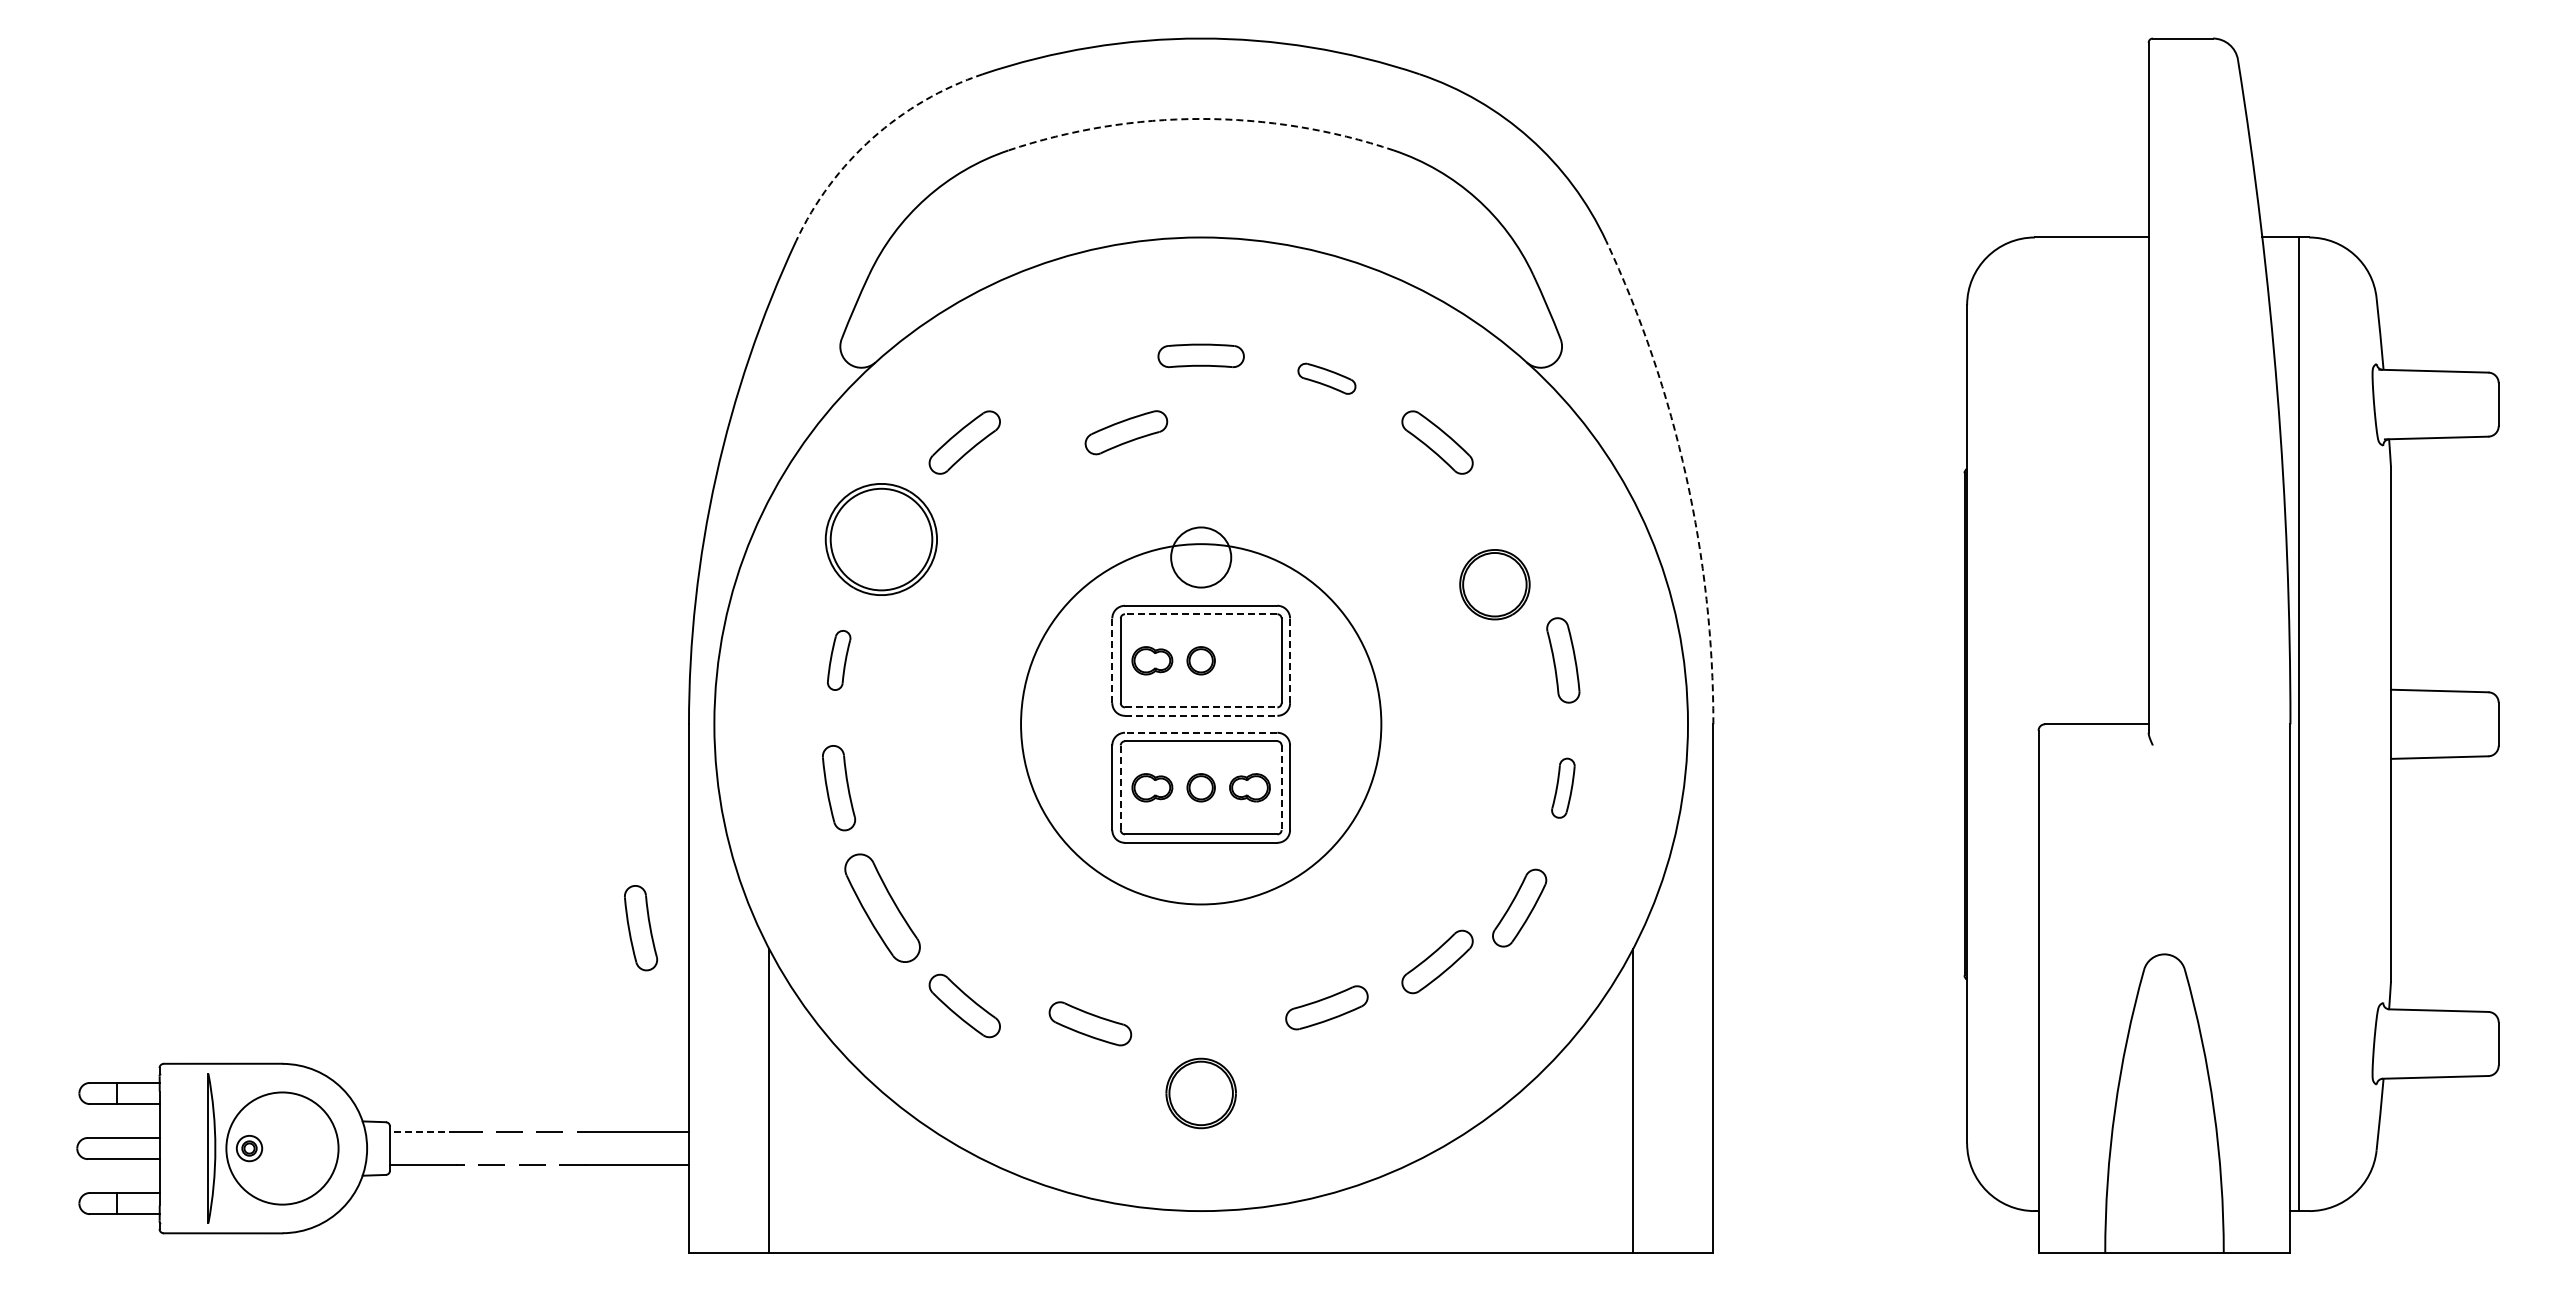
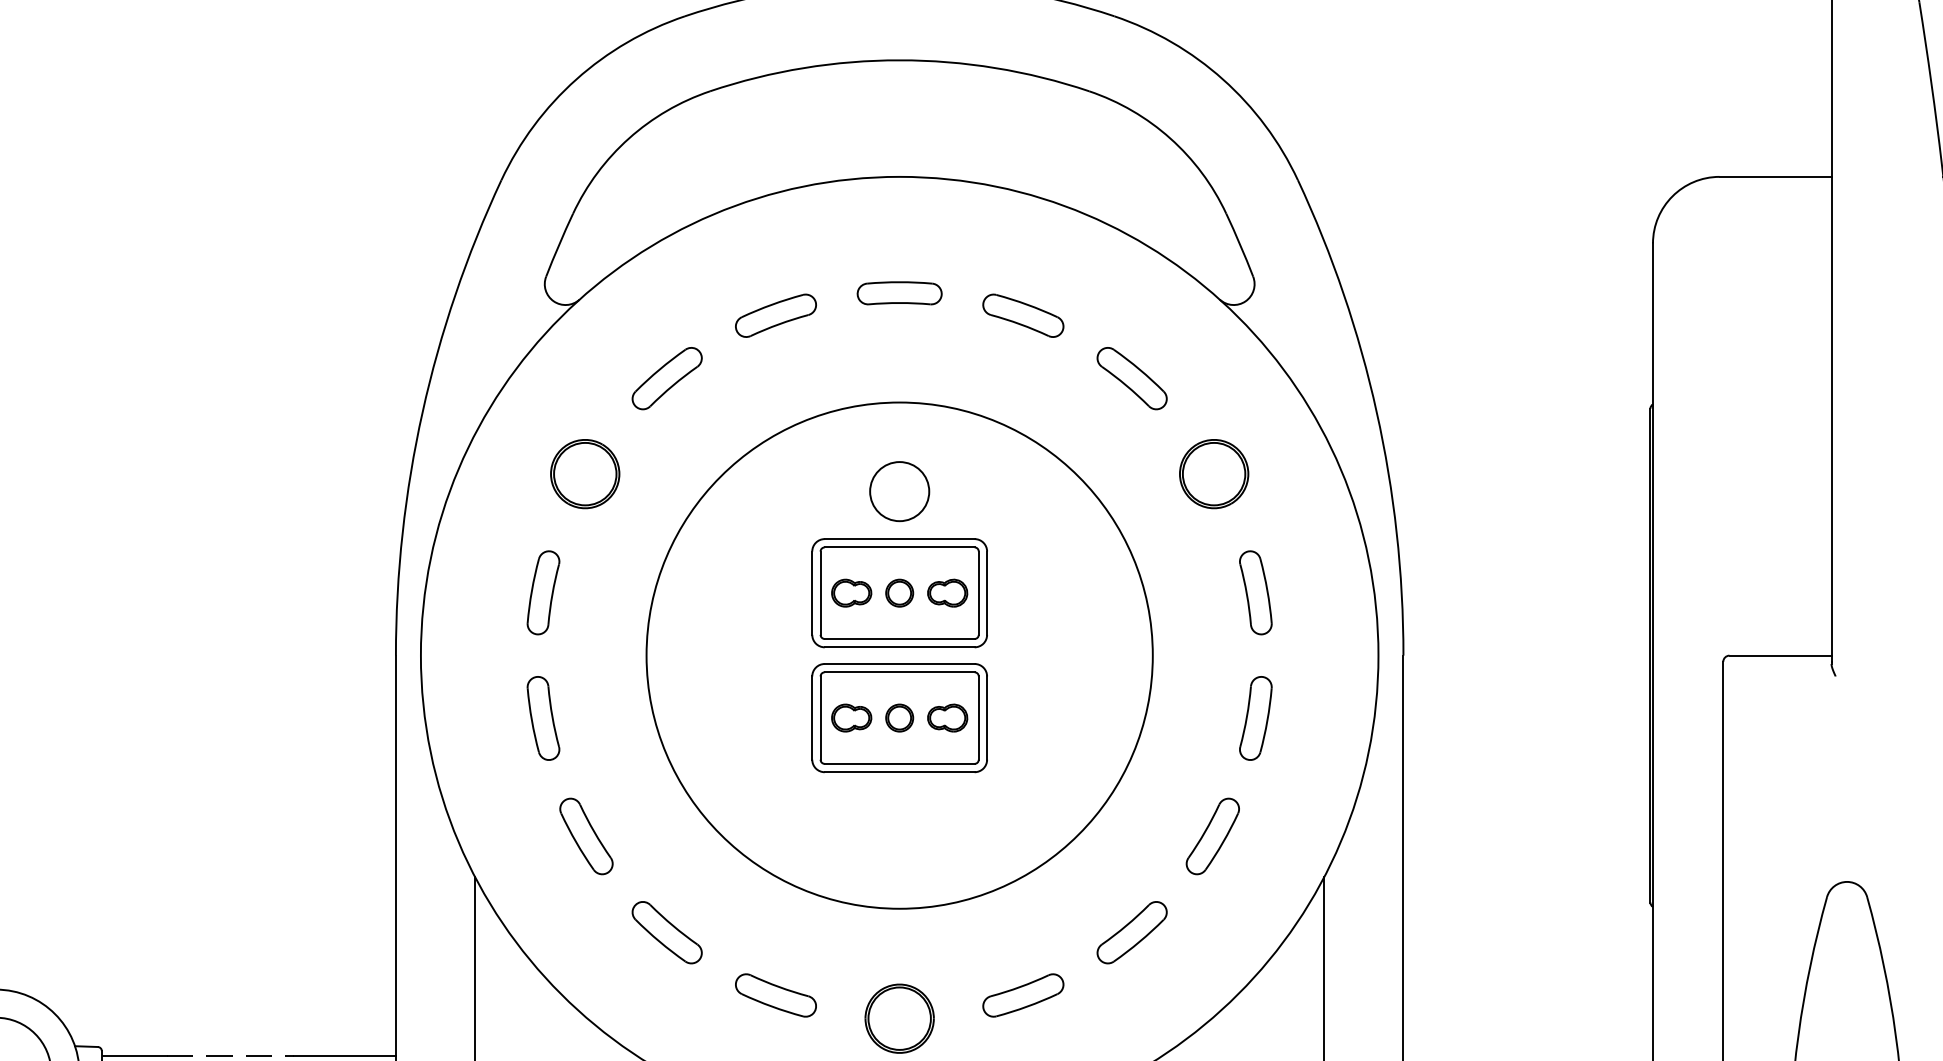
arc: (1201, 118) -> (899, 59), dashed -> solid
arc: (872, 138) -> (576, 79), dashed -> solid
part: (1326, 378) -> (1022, 315), size x1.43
part: (1126, 432) -> (776, 315), moved
arc: (1686, 476) -> (1376, 411), dashed -> solid
part: (881, 539) -> (585, 473), size x0.62
part: (1494, 584) -> (1213, 473), moved
line: (1200, 614) -> (899, 547), dashed -> solid
part: (839, 660) -> (543, 592), size x1.43
line: (1112, 660) -> (812, 592), dashed -> solid
part: (1249, 660) -> (947, 592), added
line: (1290, 660) -> (987, 592), dashed -> solid
line: (1201, 707) -> (899, 639), dashed -> solid
line: (1201, 715) -> (899, 646), dashed -> solid
circle: (1200, 723) -> (899, 654), size x1.43
line: (1200, 732) -> (899, 663), dashed -> solid
line: (1120, 787) -> (820, 717), dashed -> solid
line: (1281, 788) -> (978, 718), dashed -> solid
part: (1563, 788) -> (1256, 718), size x1.43
part: (882, 907) -> (586, 835), size x0.71
part: (641, 928) -> (349, 856), removed
part: (1437, 961) -> (1132, 932), moved
part: (1326, 1007) -> (1022, 995), moved
part: (1090, 1023) -> (776, 995), moved
line: (422, 1131) -> (133, 1056), dashed -> solid

